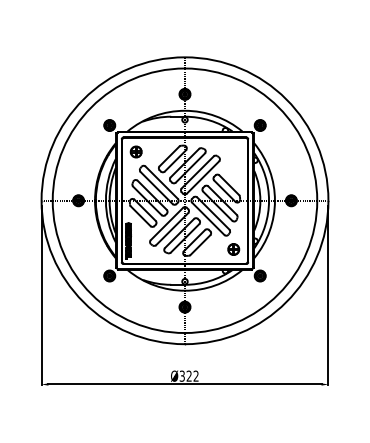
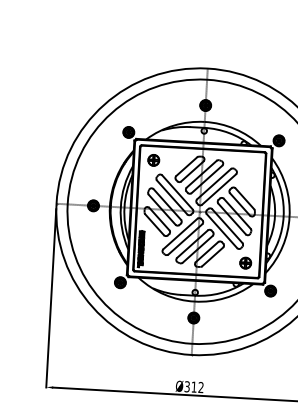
text: (188, 375) -> (193, 386), Ø322 -> Ø312

